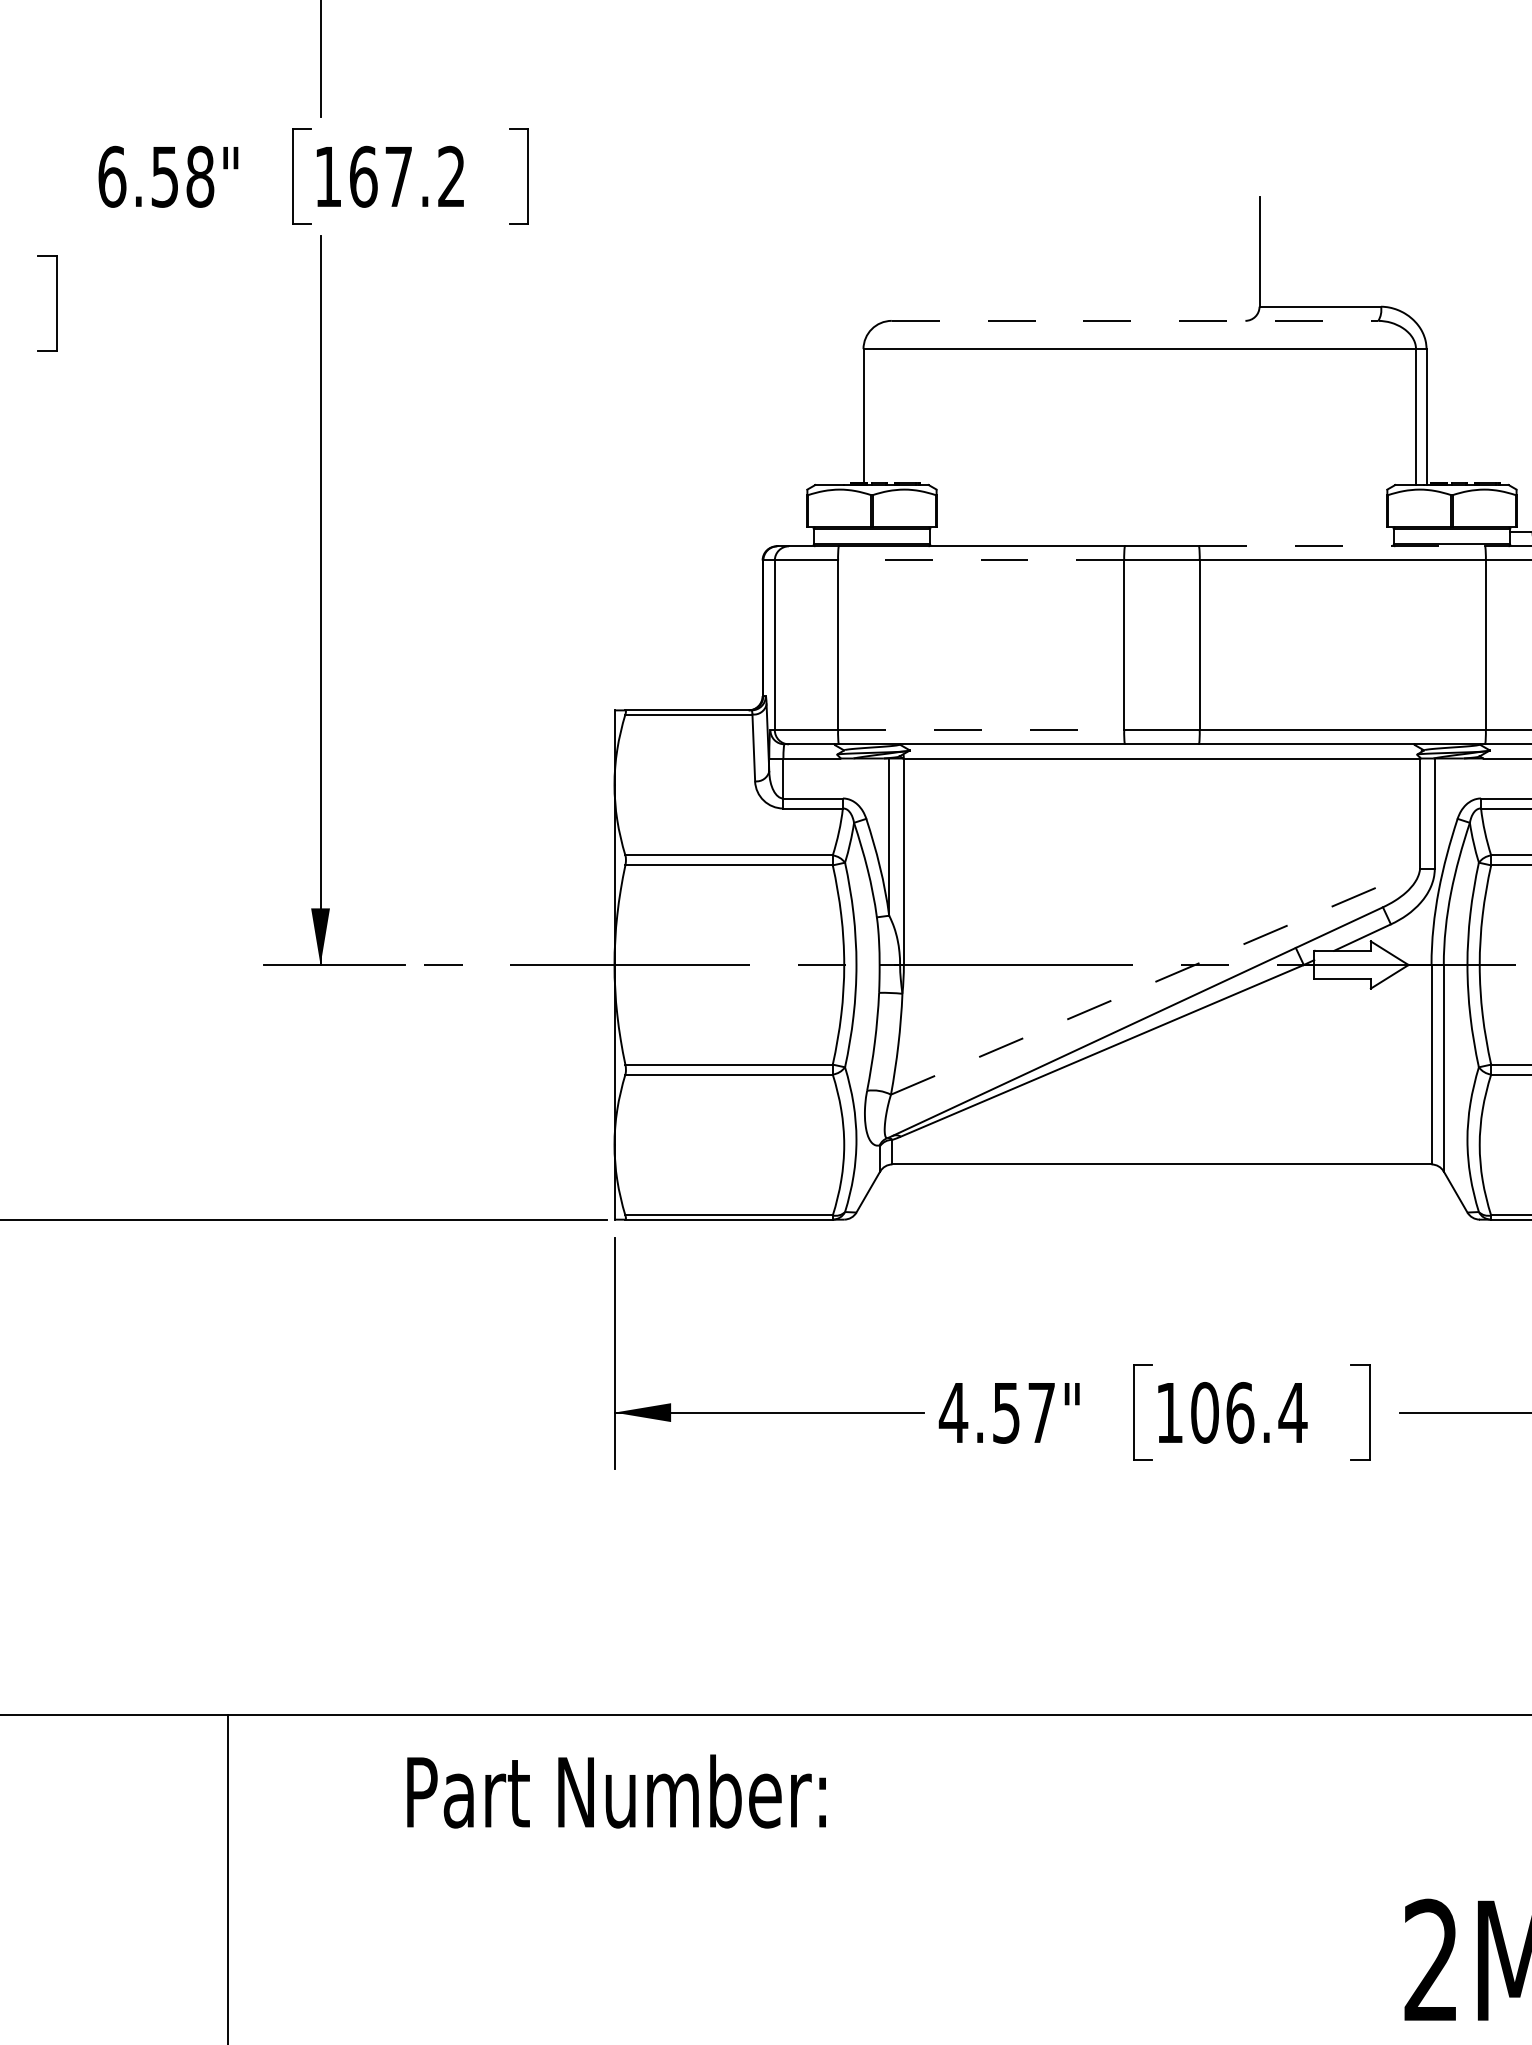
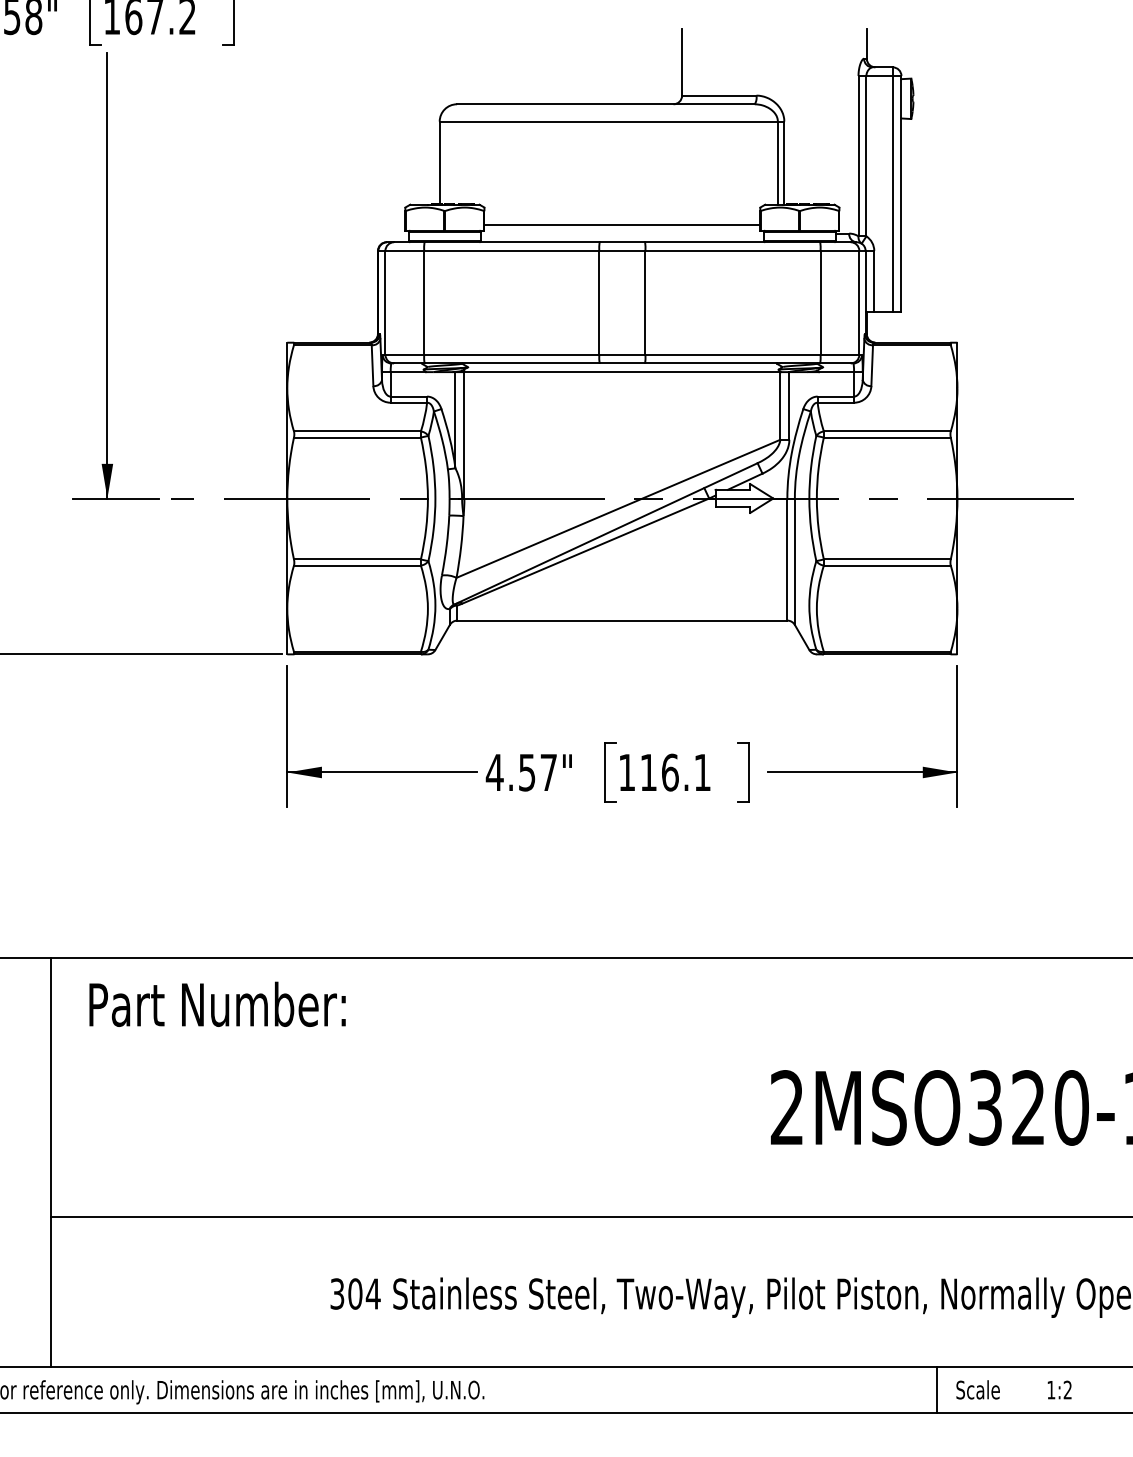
line: (1134, 321) -> (605, 104), dashed -> solid
line: (1162, 517) -> (622, 224), added
line: (1341, 546) -> (732, 242), dashed -> solid
line: (980, 559) -> (511, 250), dashed -> solid
line: (980, 729) -> (511, 354), dashed -> solid
line: (1155, 981) -> (618, 508), dashed -> solid
text: (1248, 1412) -> (675, 772), 106.4 -> 116.1
text: (616, 1790) -> (217, 1003), moved

